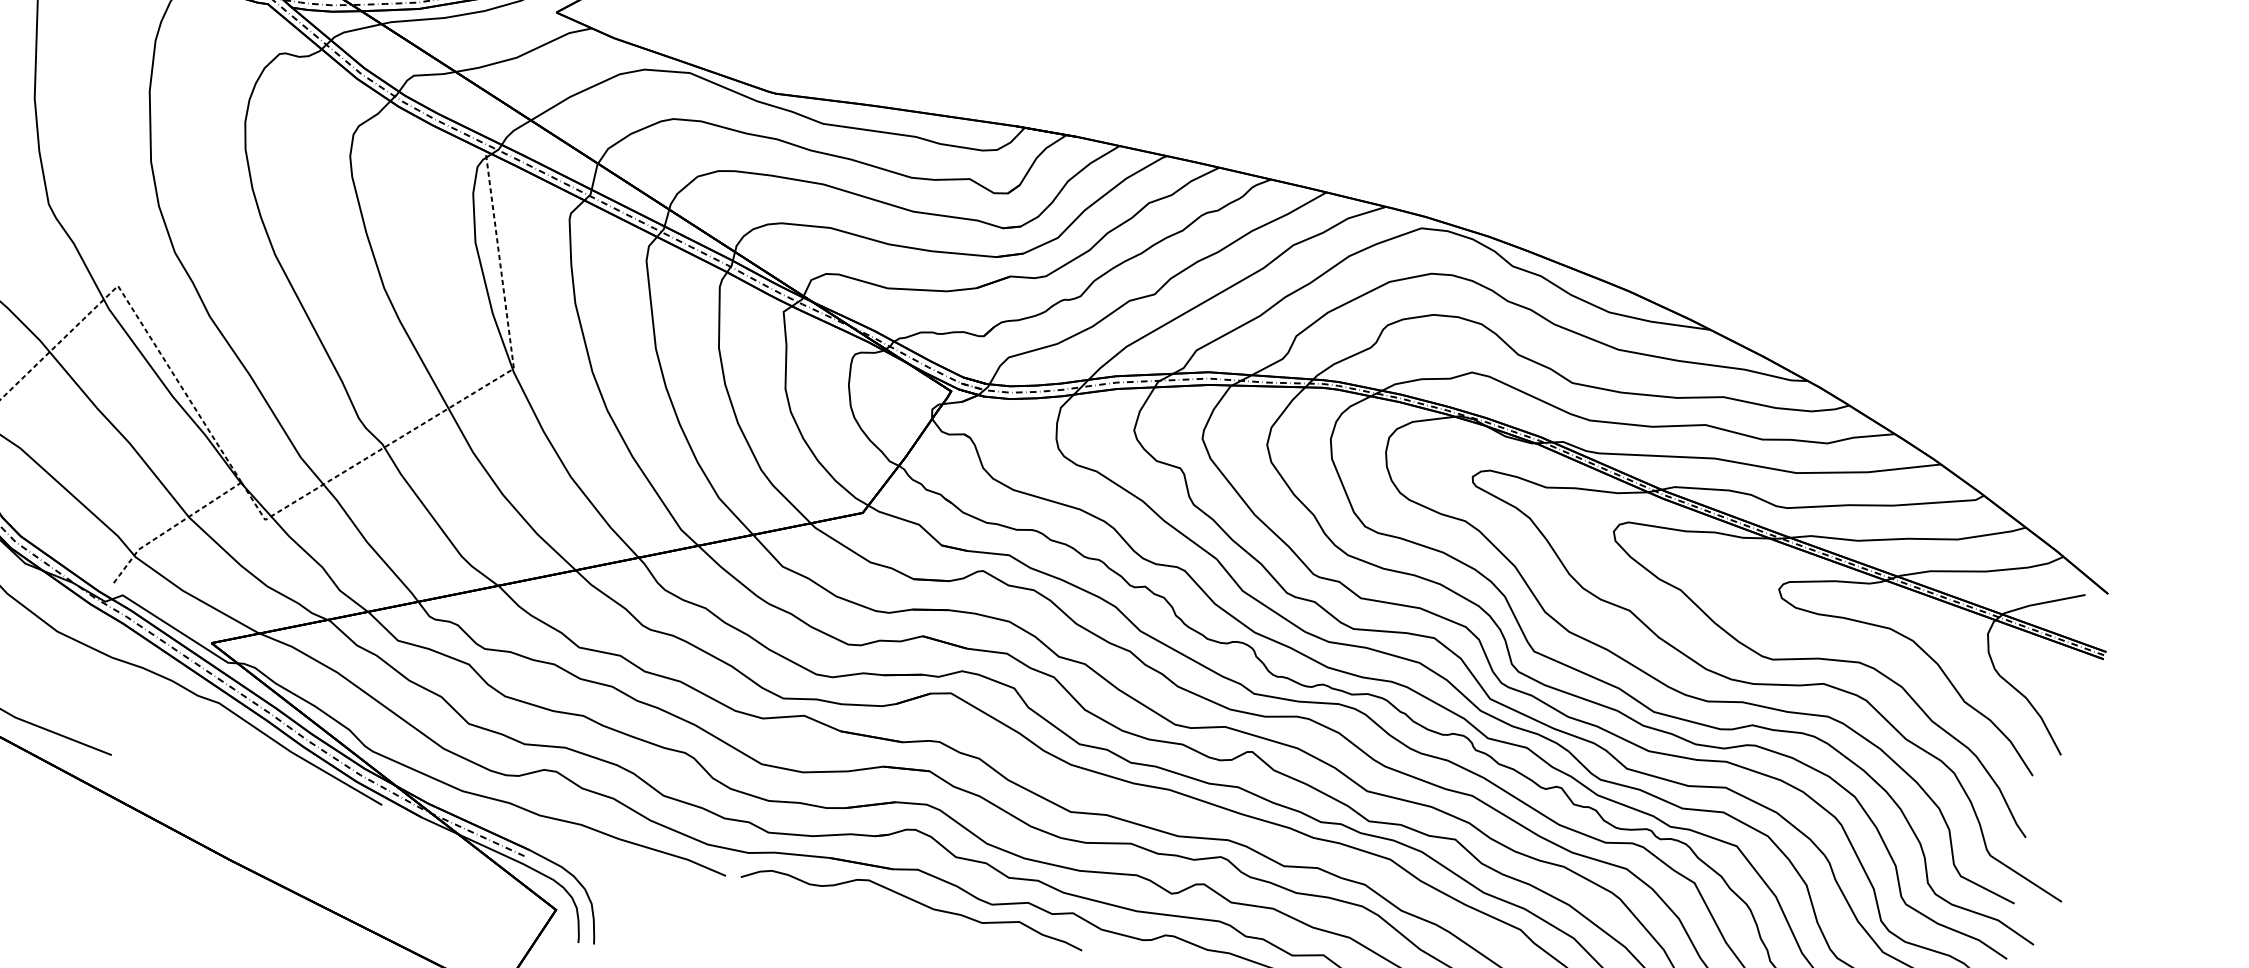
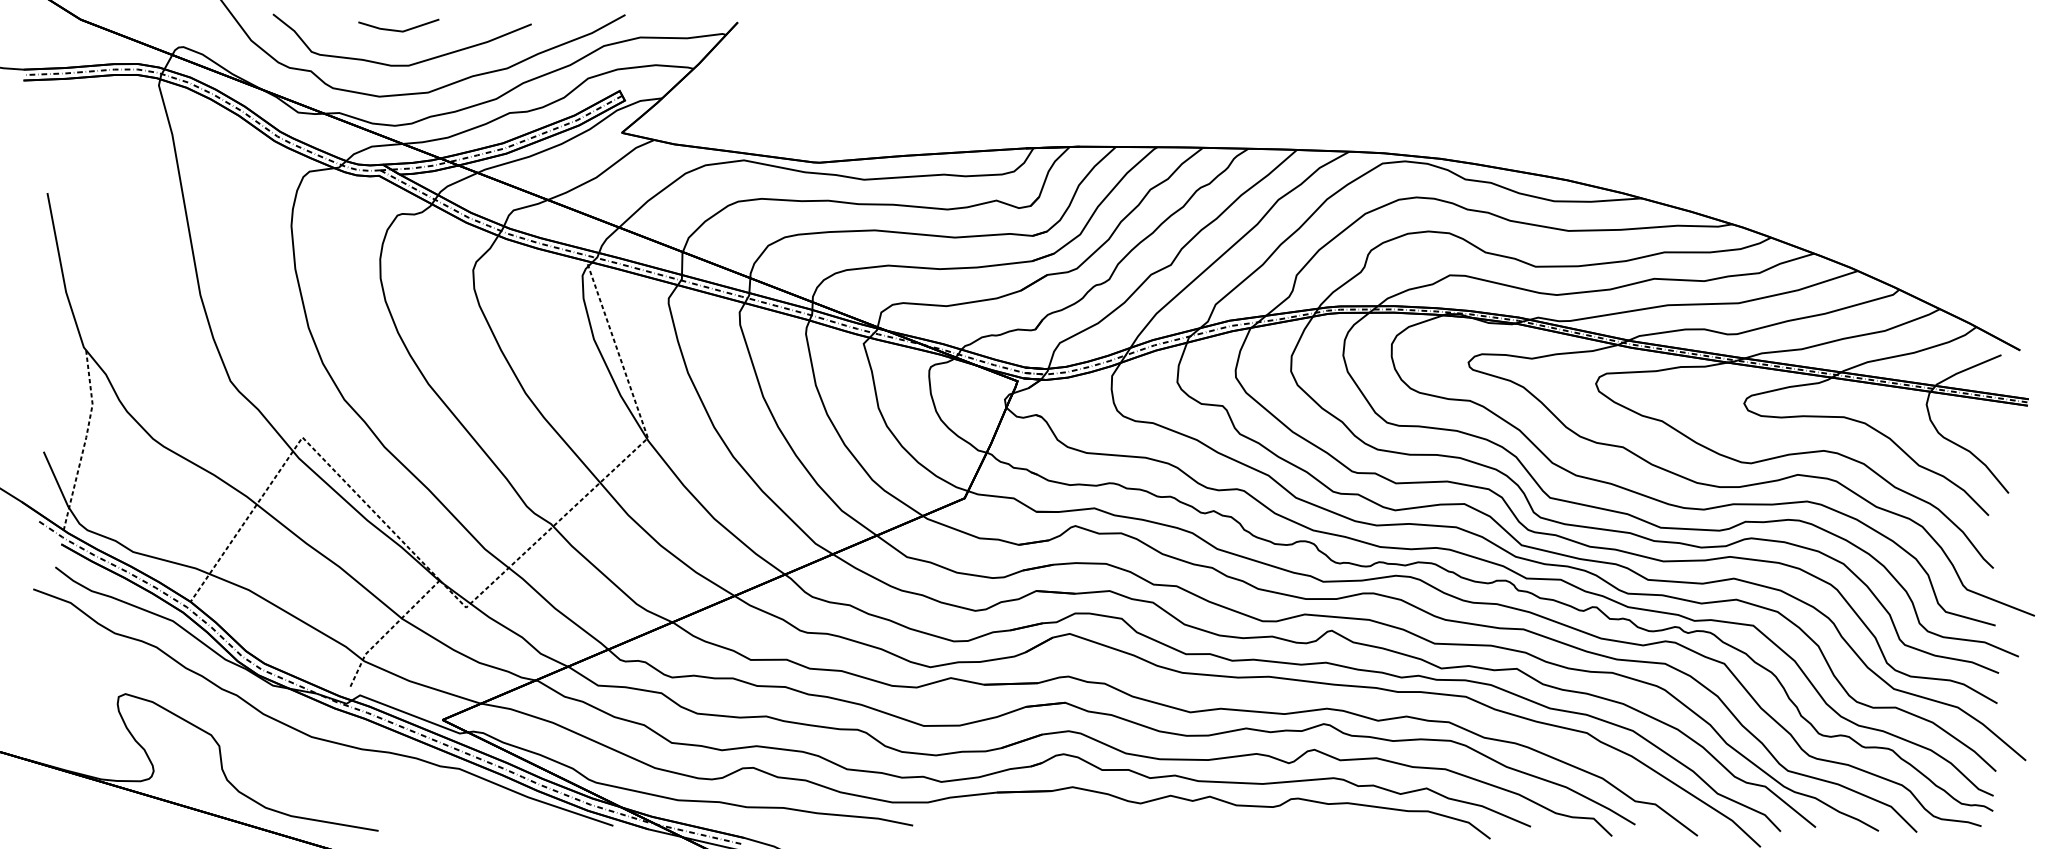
curve: (913, 901) -> (1074, 814), removed

